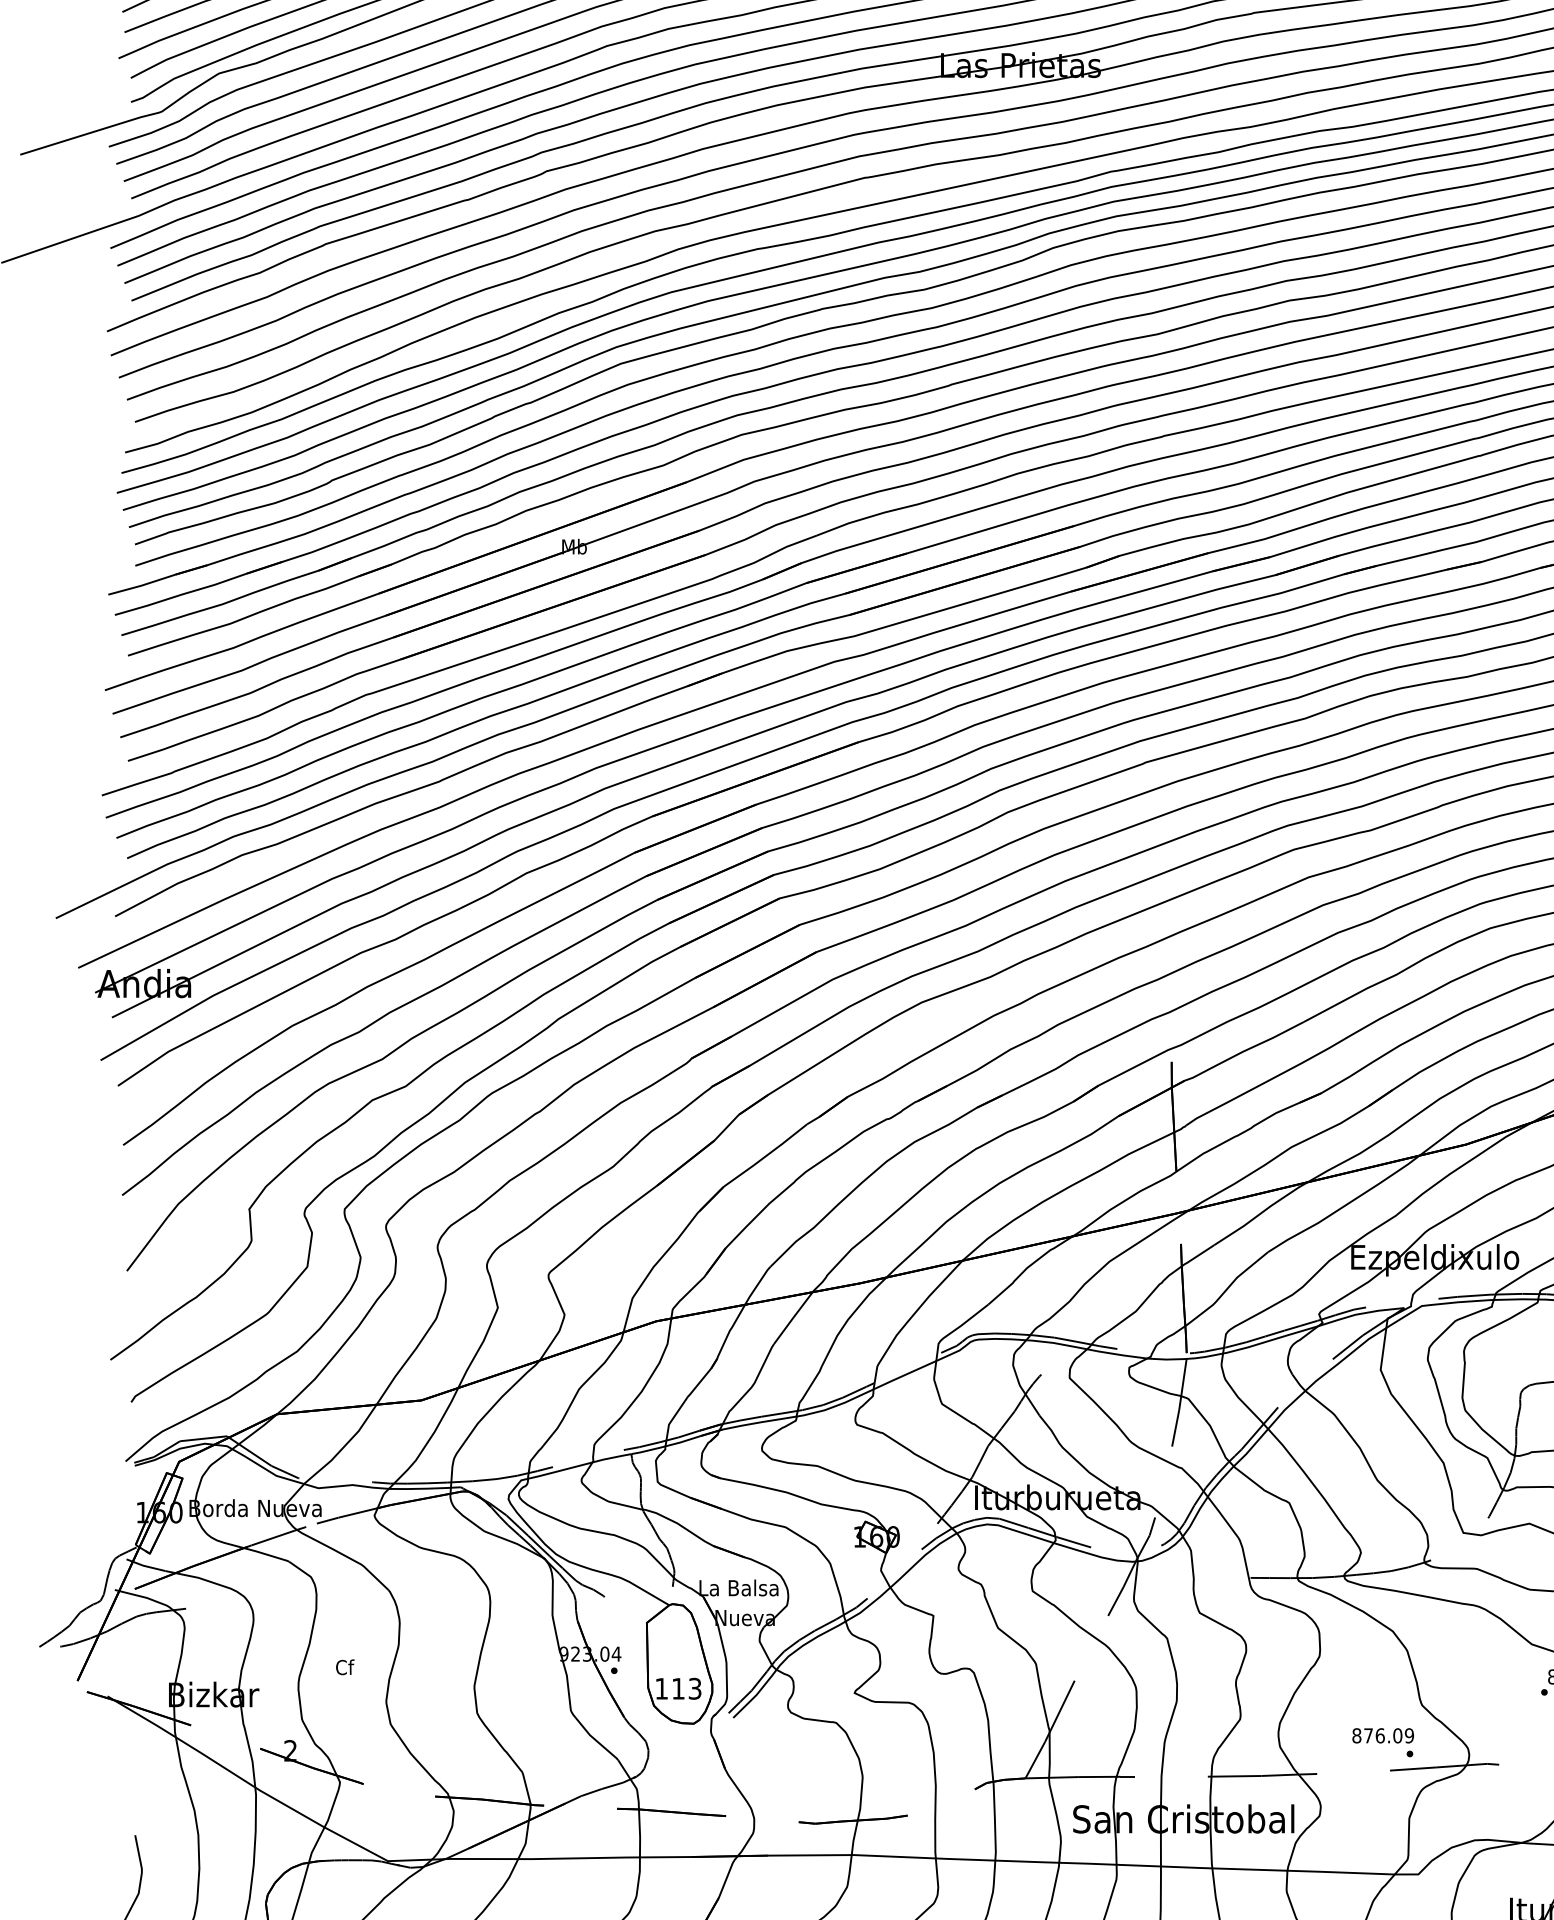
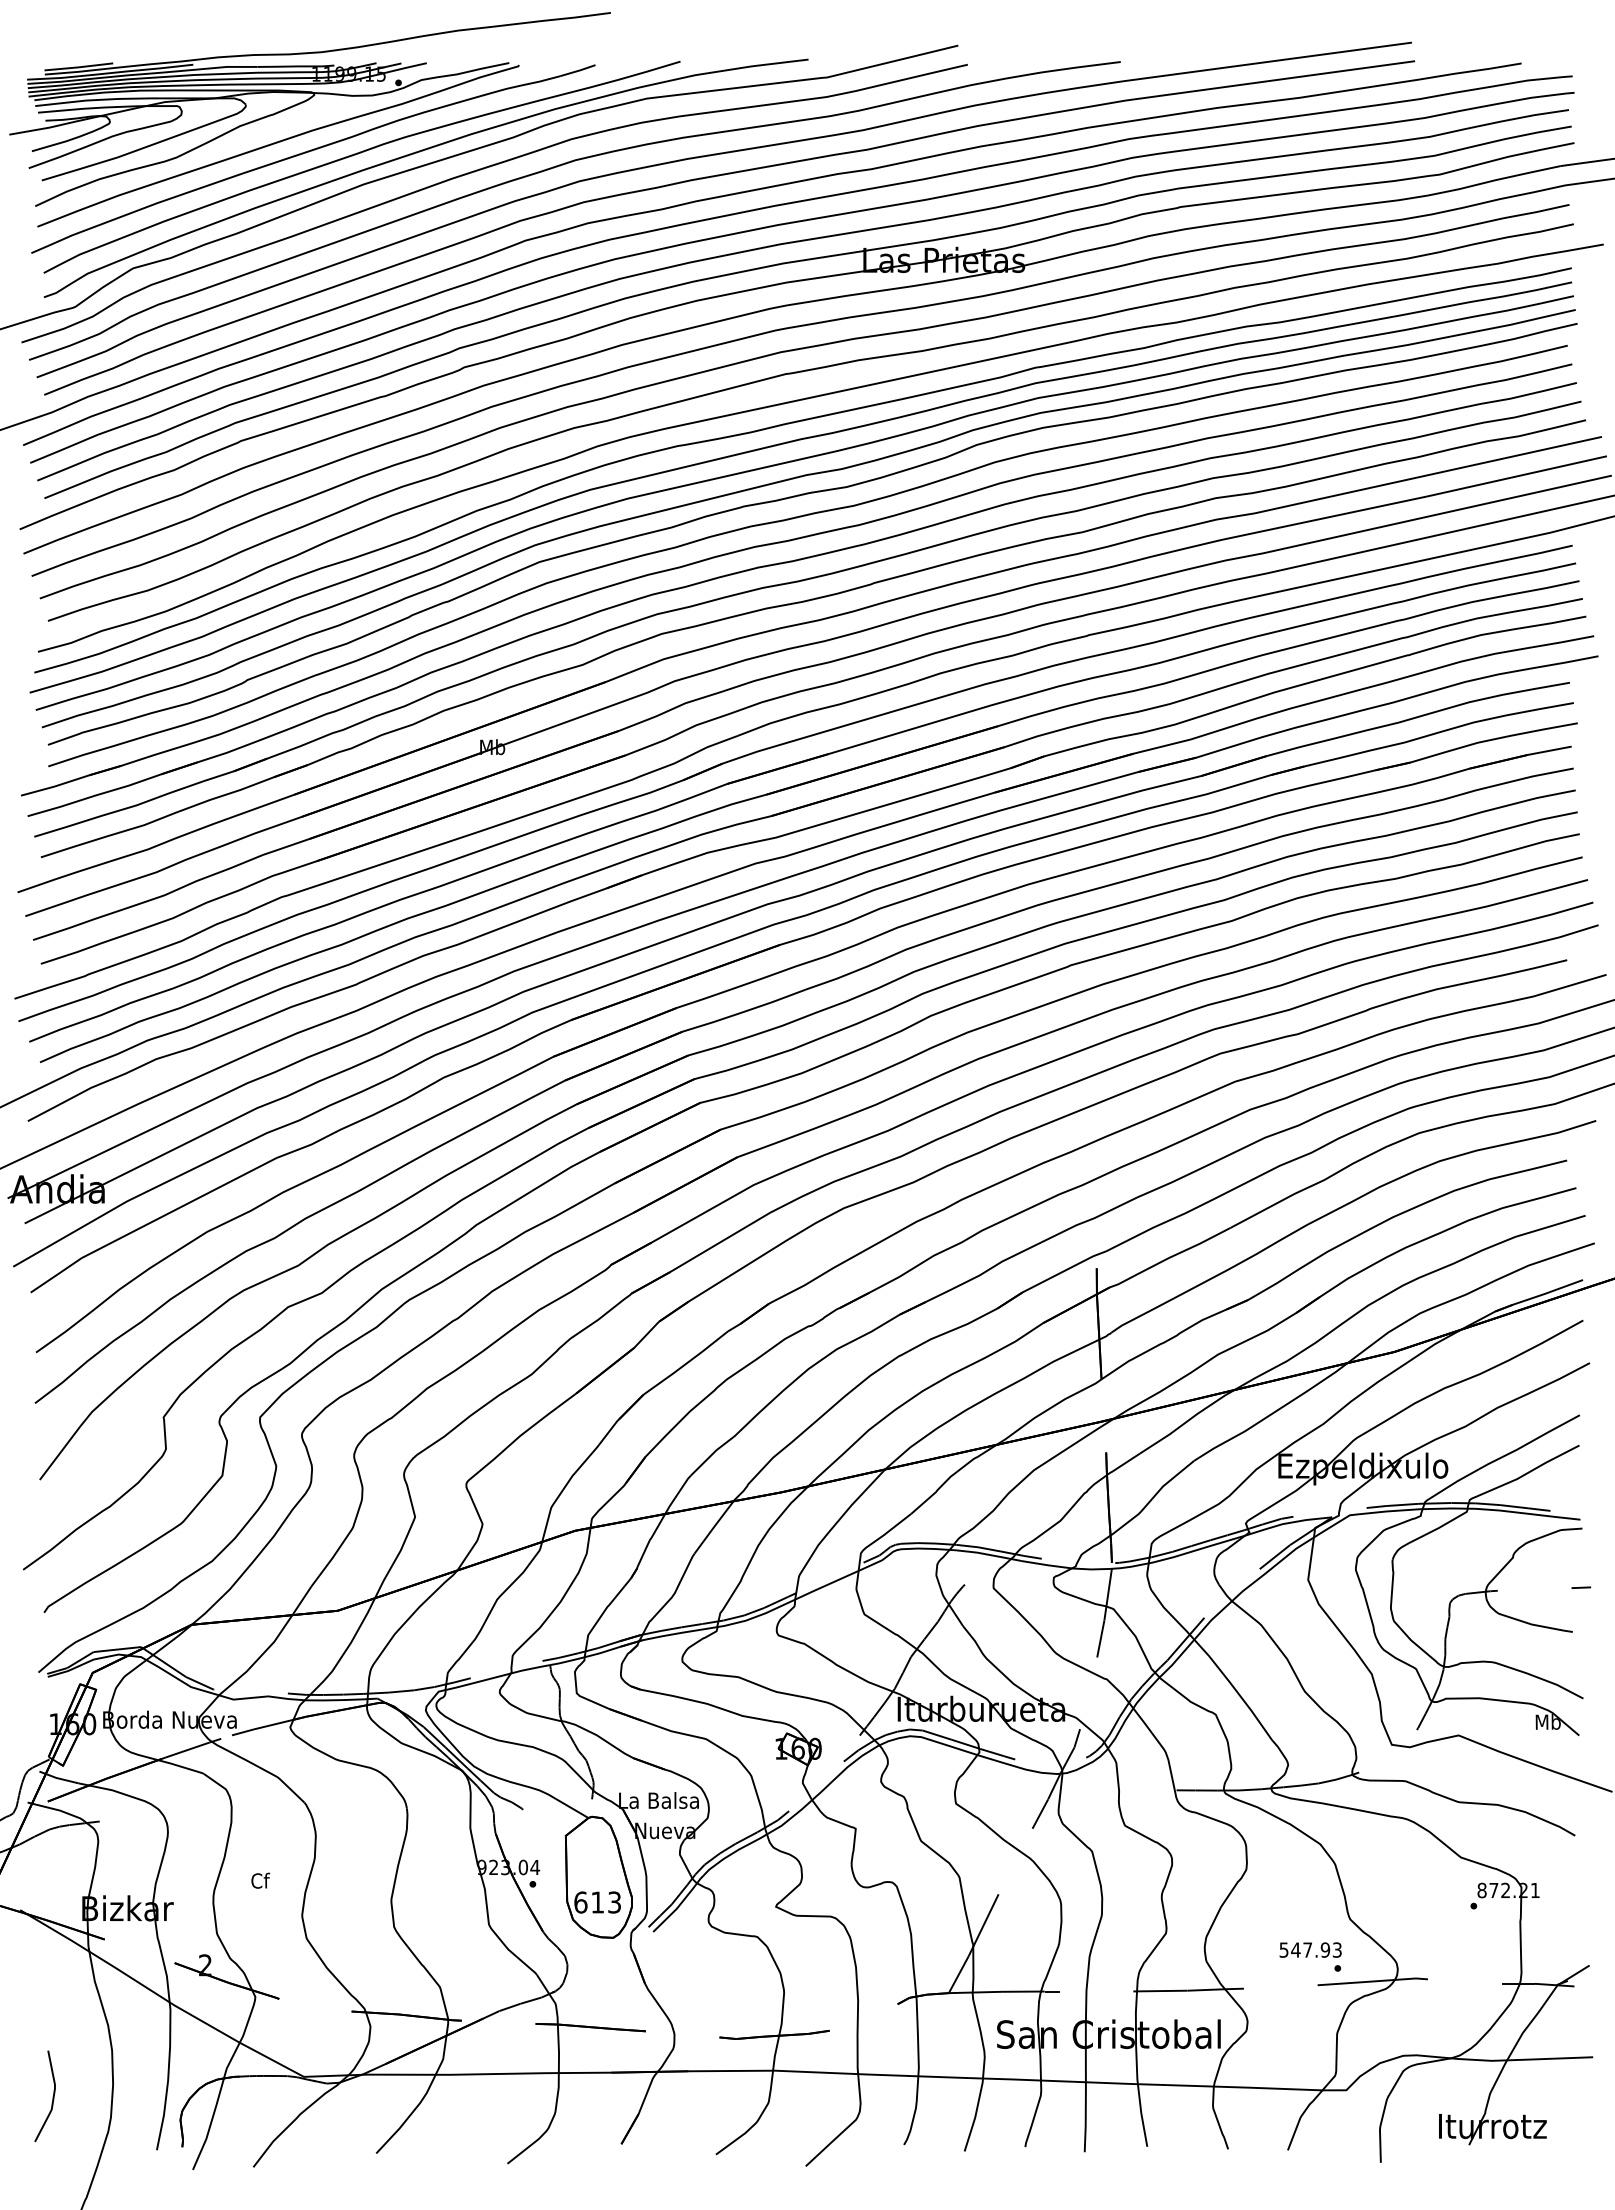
text: (661, 1688) -> (580, 1902), 113 -> 613
text: (1382, 1735) -> (1310, 1949), 876.09 -> 547.93

